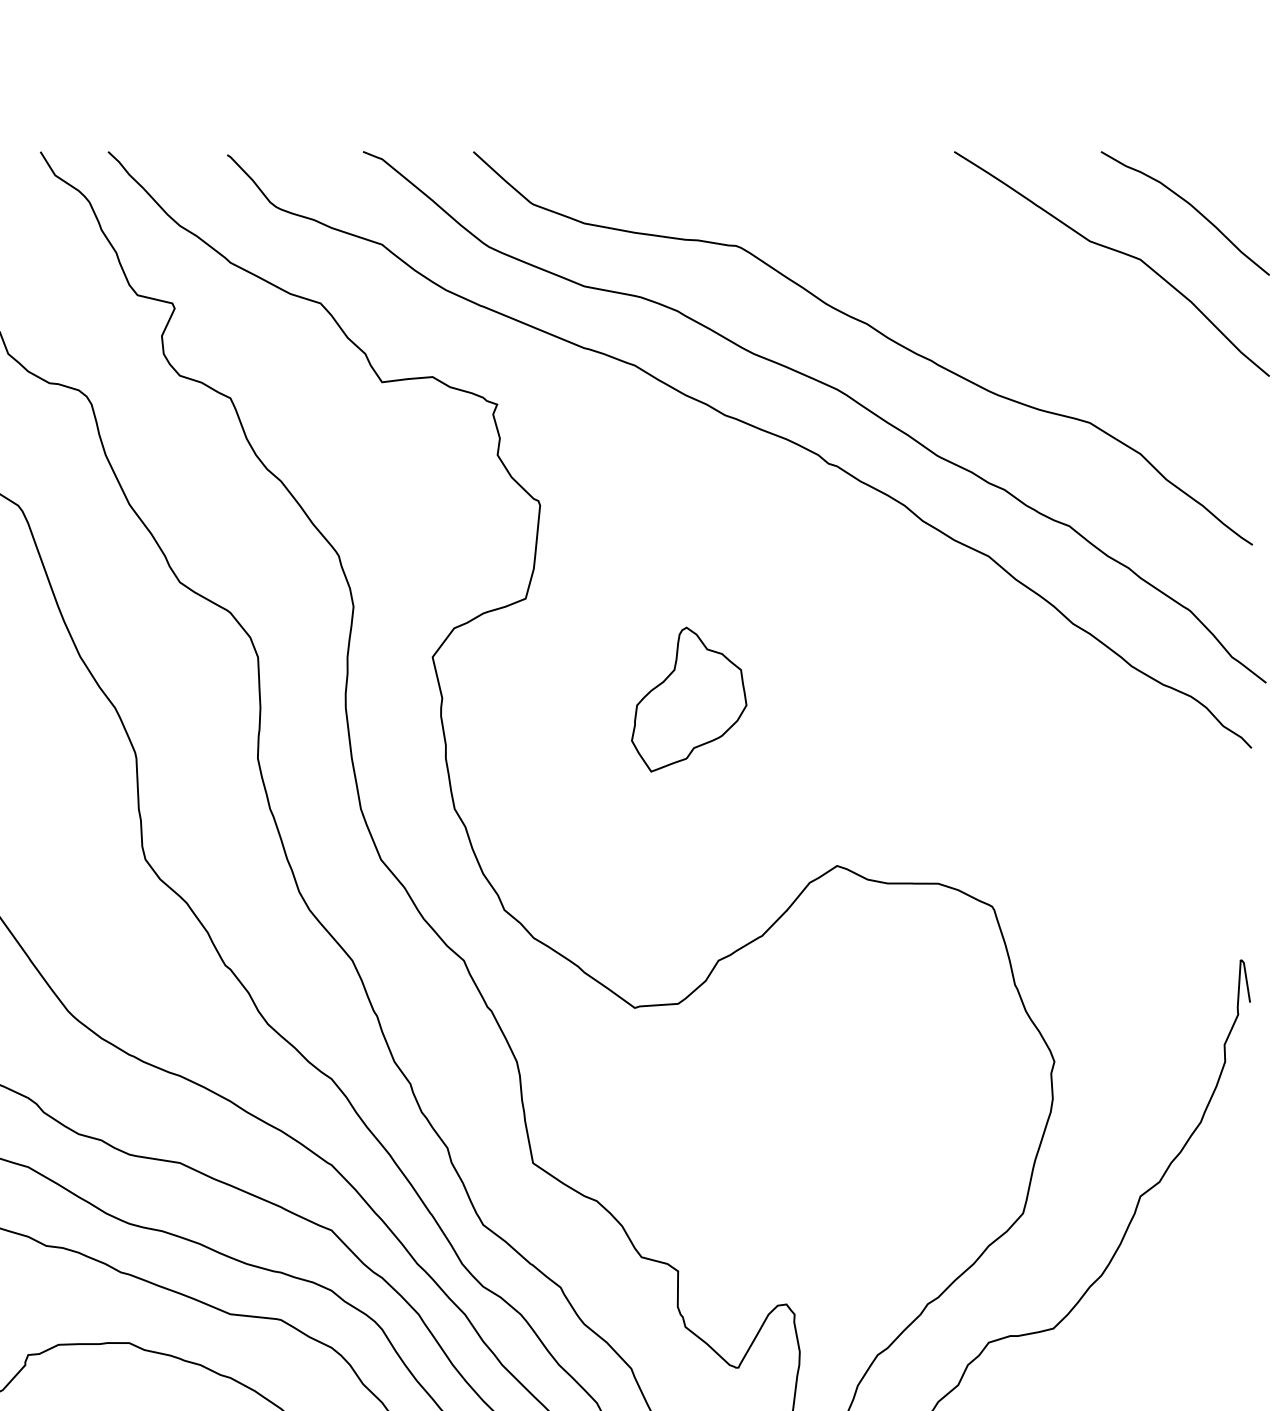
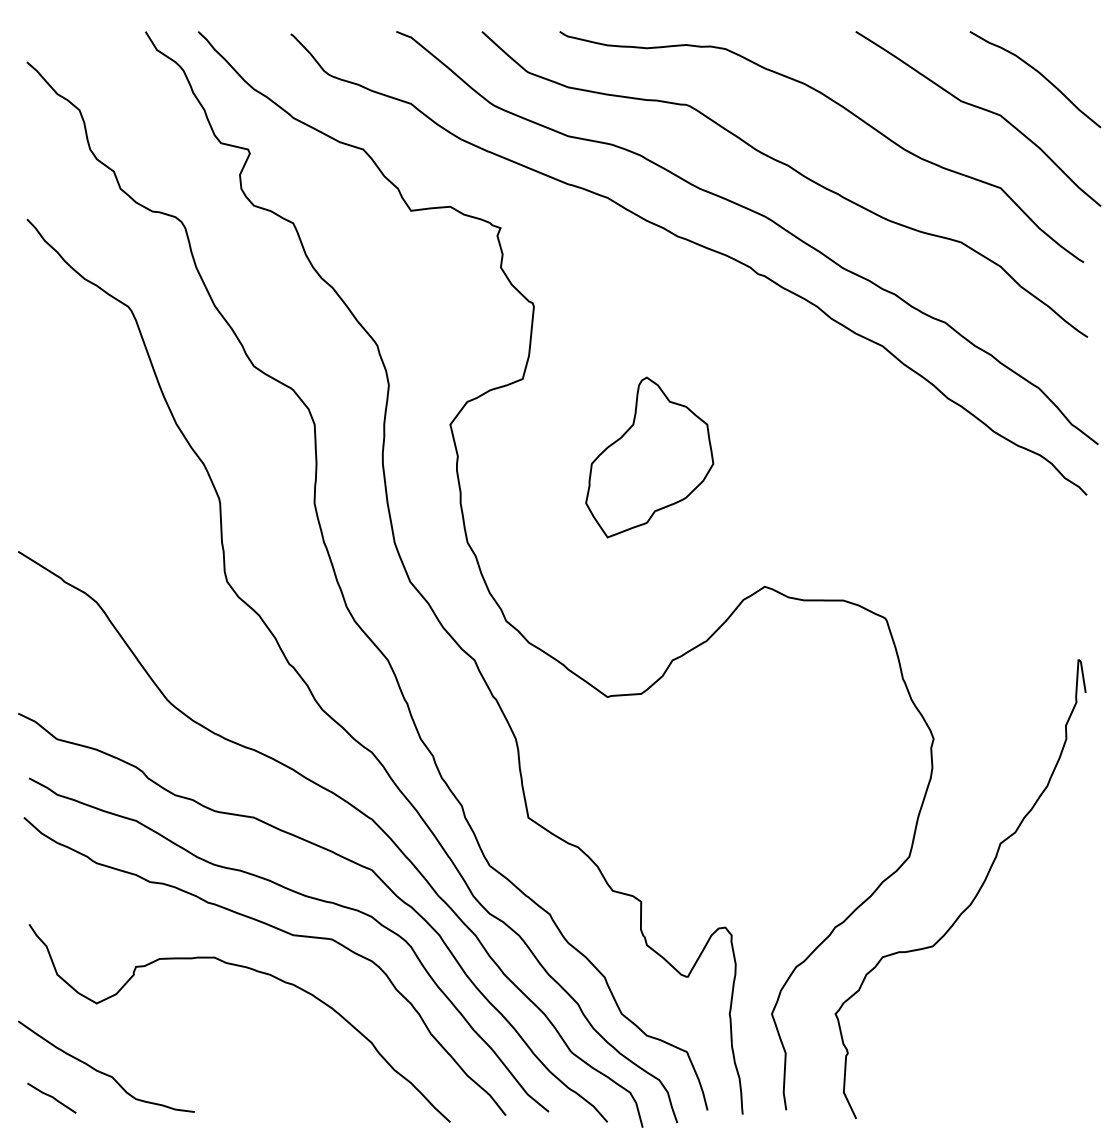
curve: (943, 254) -> (847, 111), added
part: (688, 699) -> (649, 457), size x1.43

